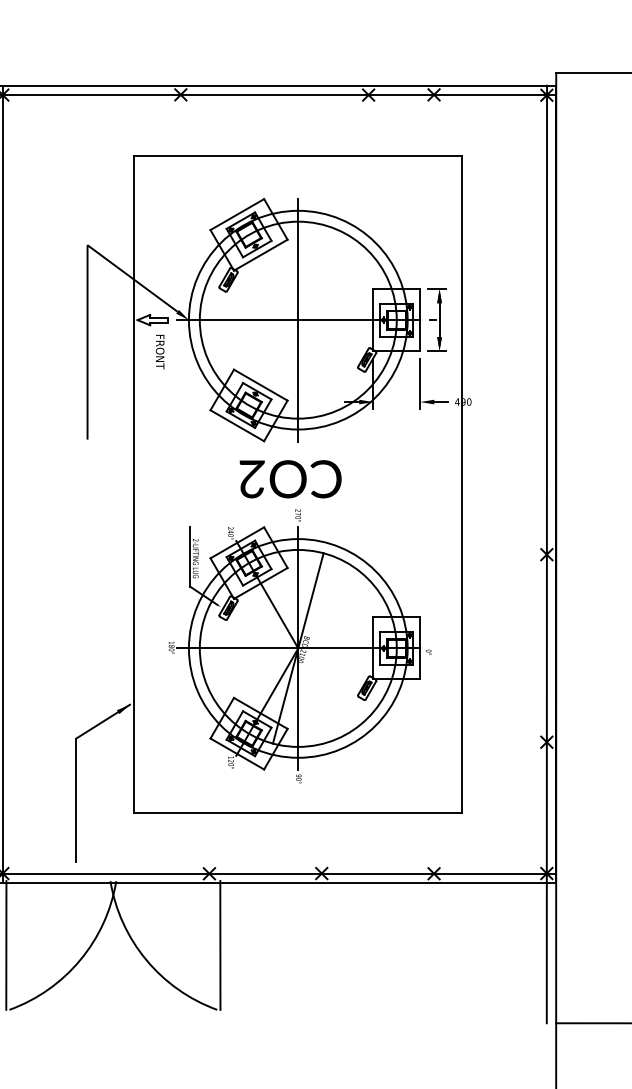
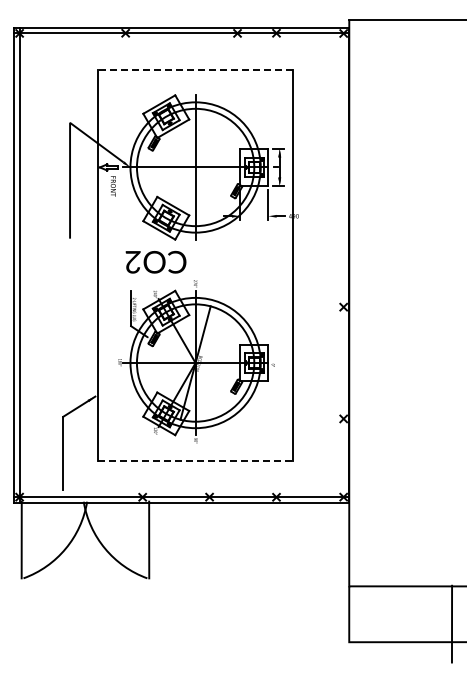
line: (298, 155) -> (195, 69), solid -> dashed
text: (289, 477) -> (155, 261), moved
line: (546, 553) -> (343, 306), removed
line: (298, 812) -> (195, 460), solid -> dashed

